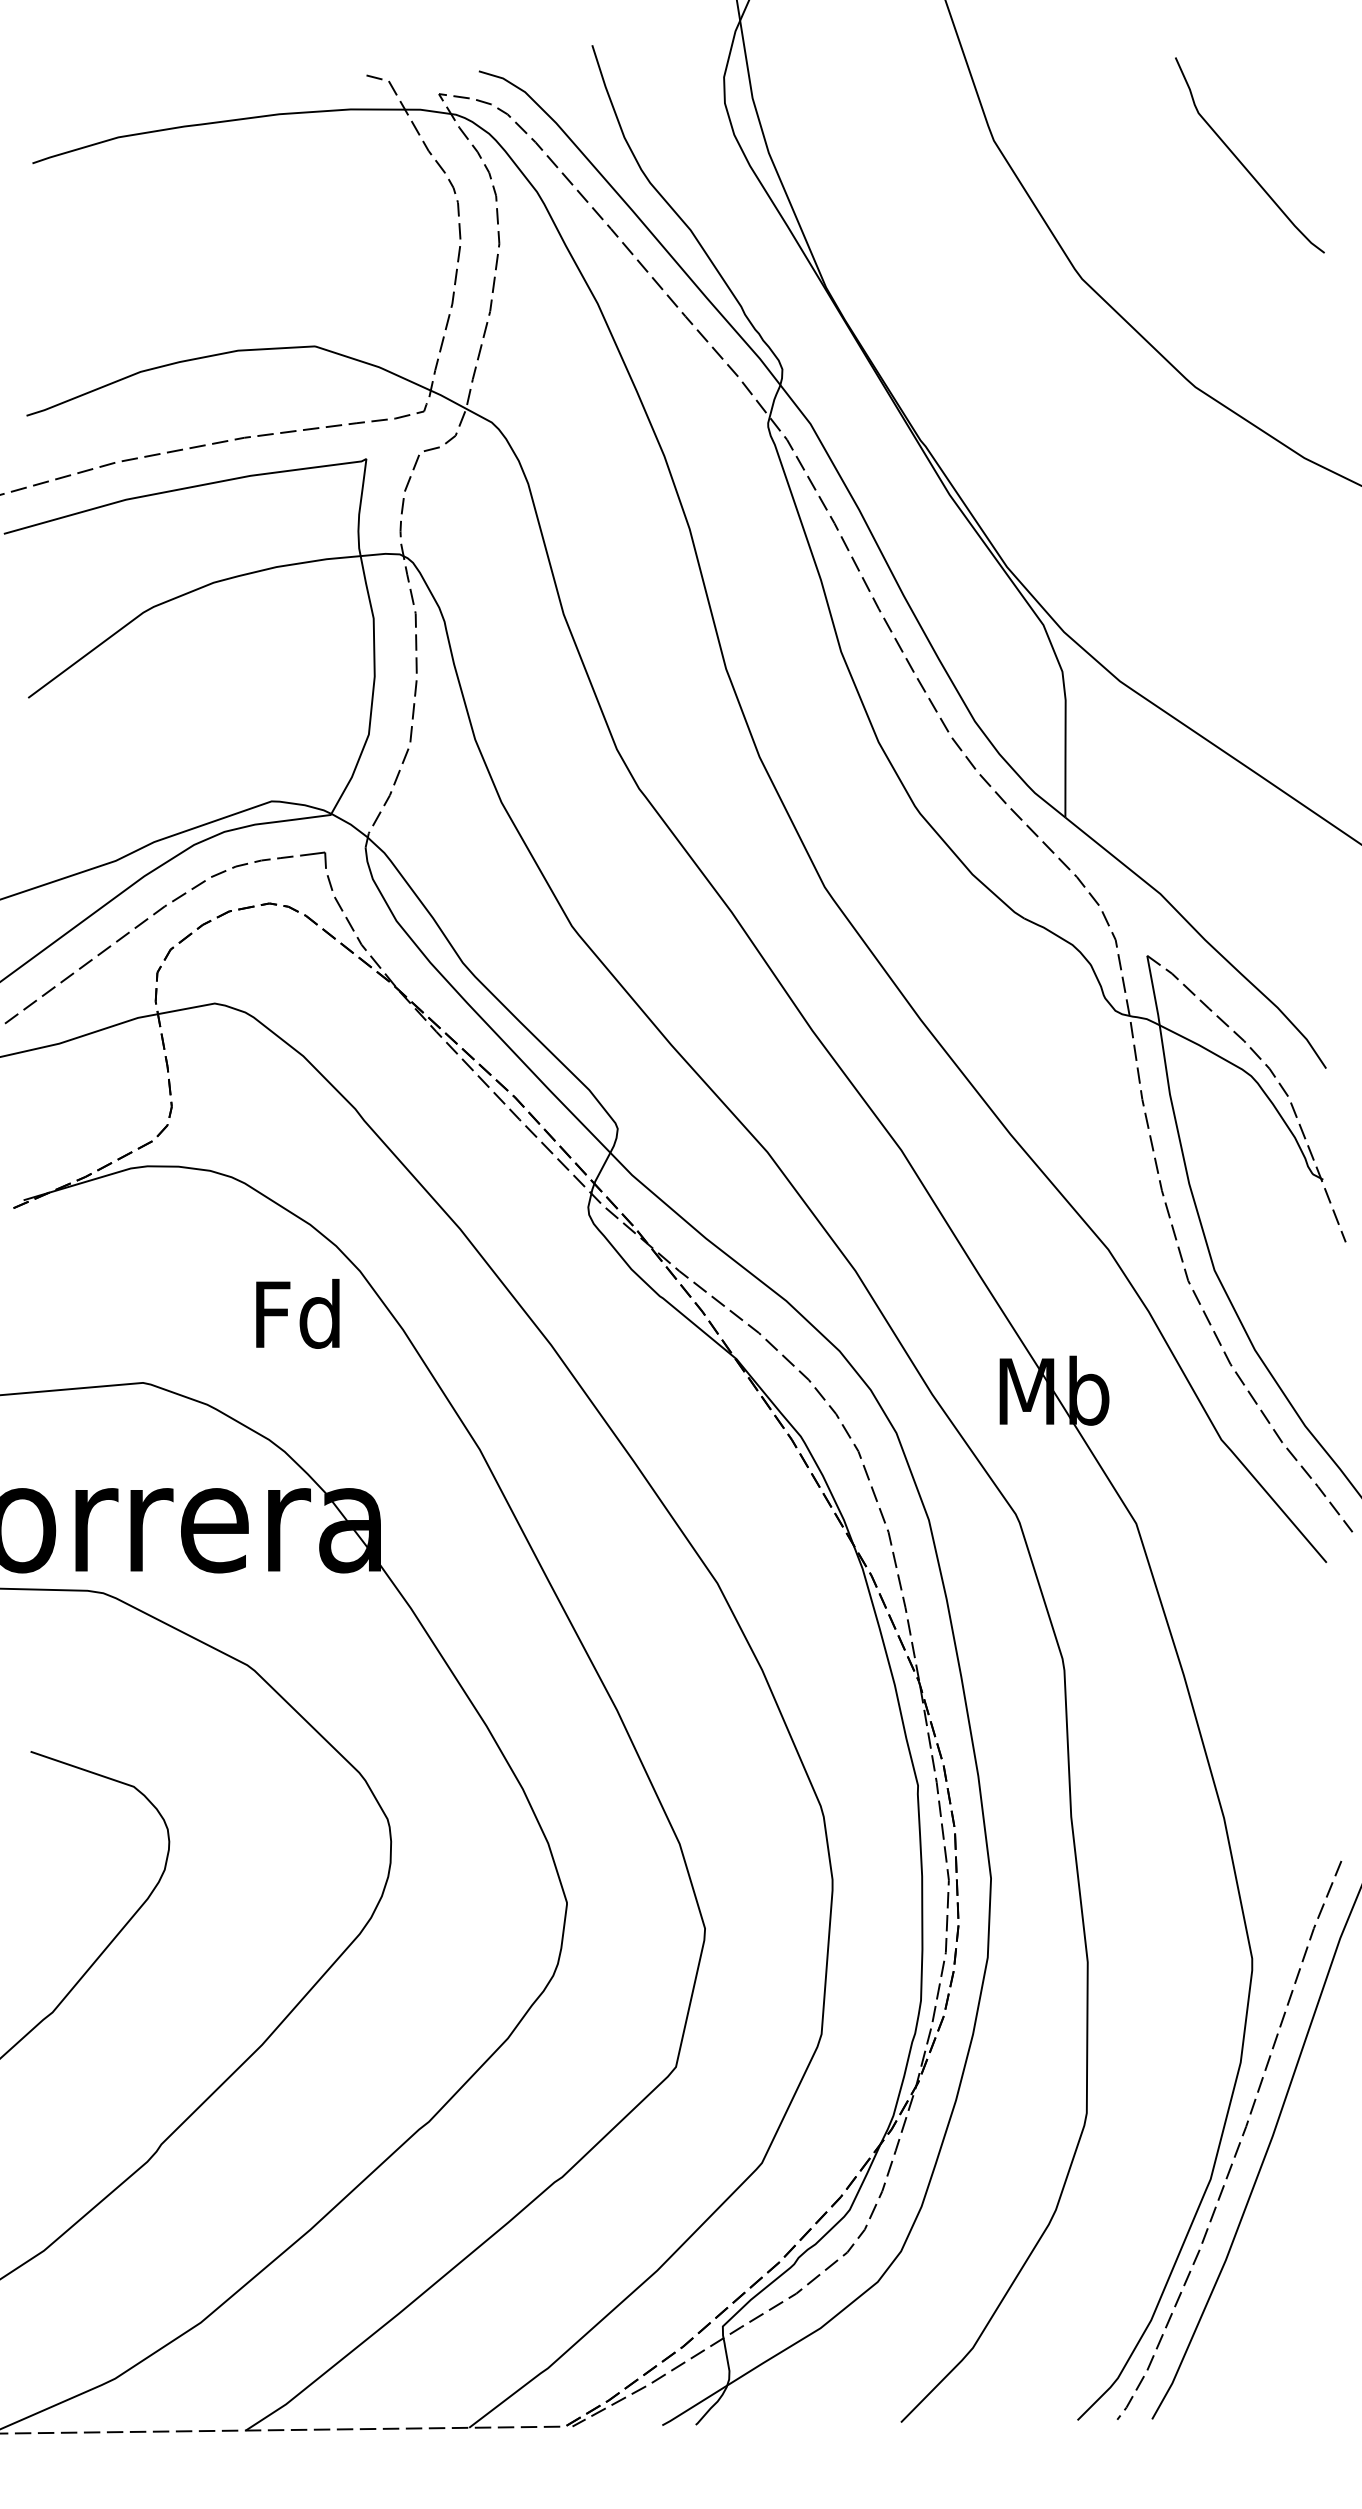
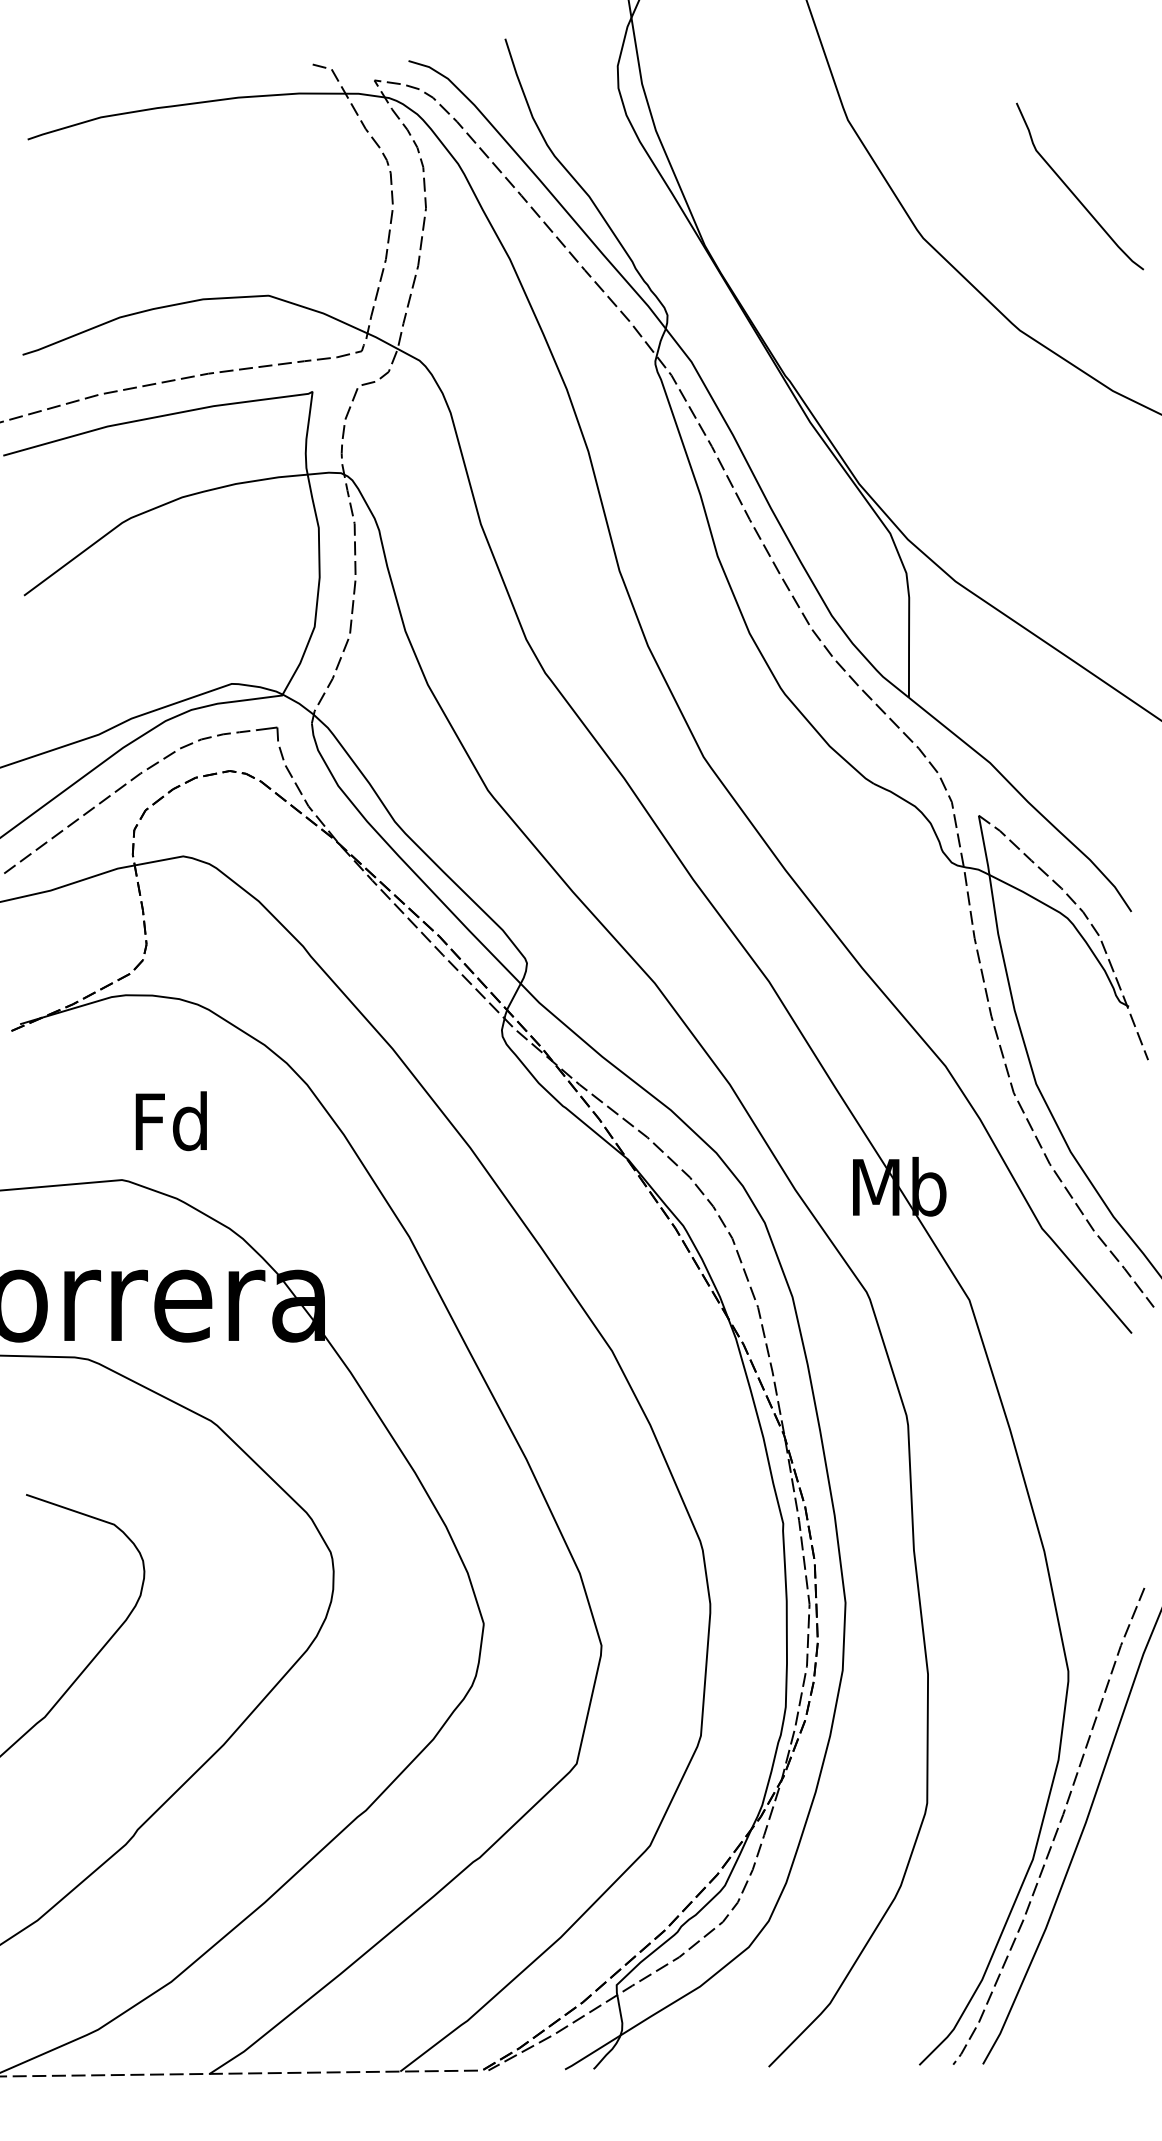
curve: (1241, 161) -> (1072, 191), moved
text: (297, 1313) -> (171, 1120), moved

